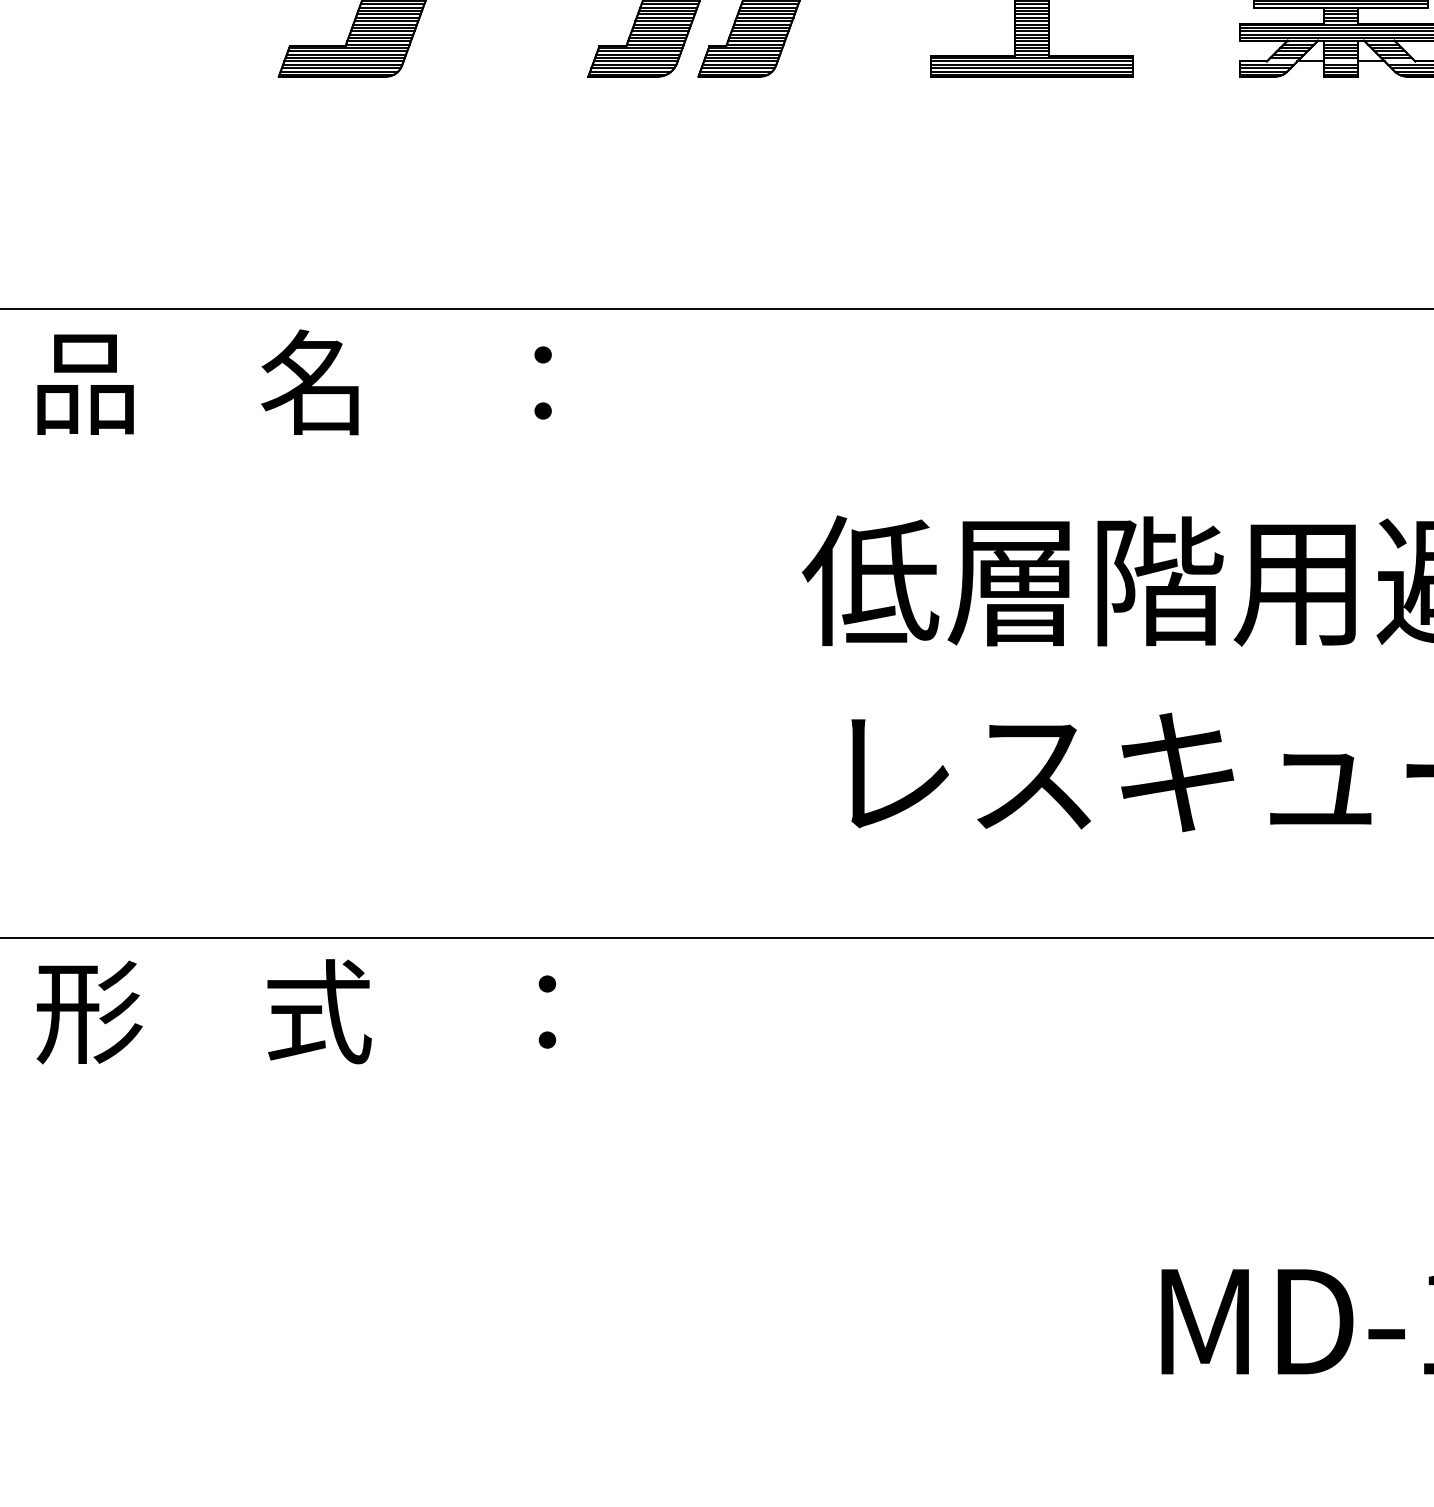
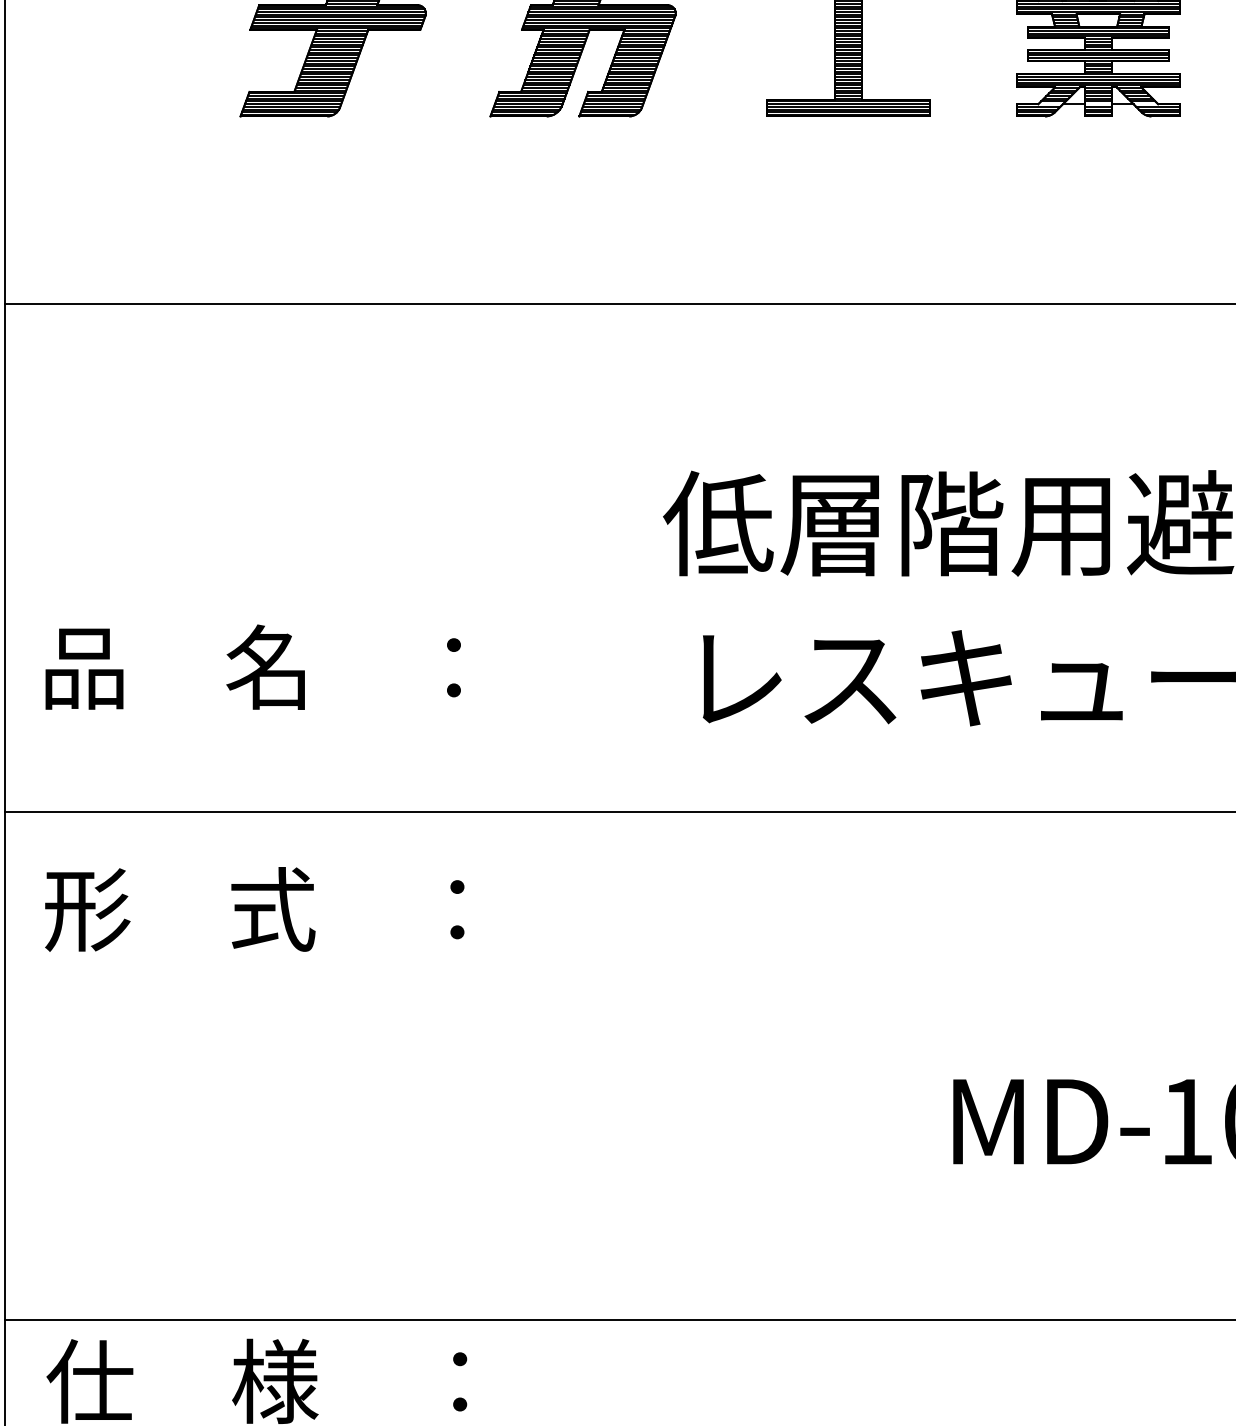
text: (293, 381) -> (252, 666), moved
text: (296, 1011) -> (254, 909), moved

